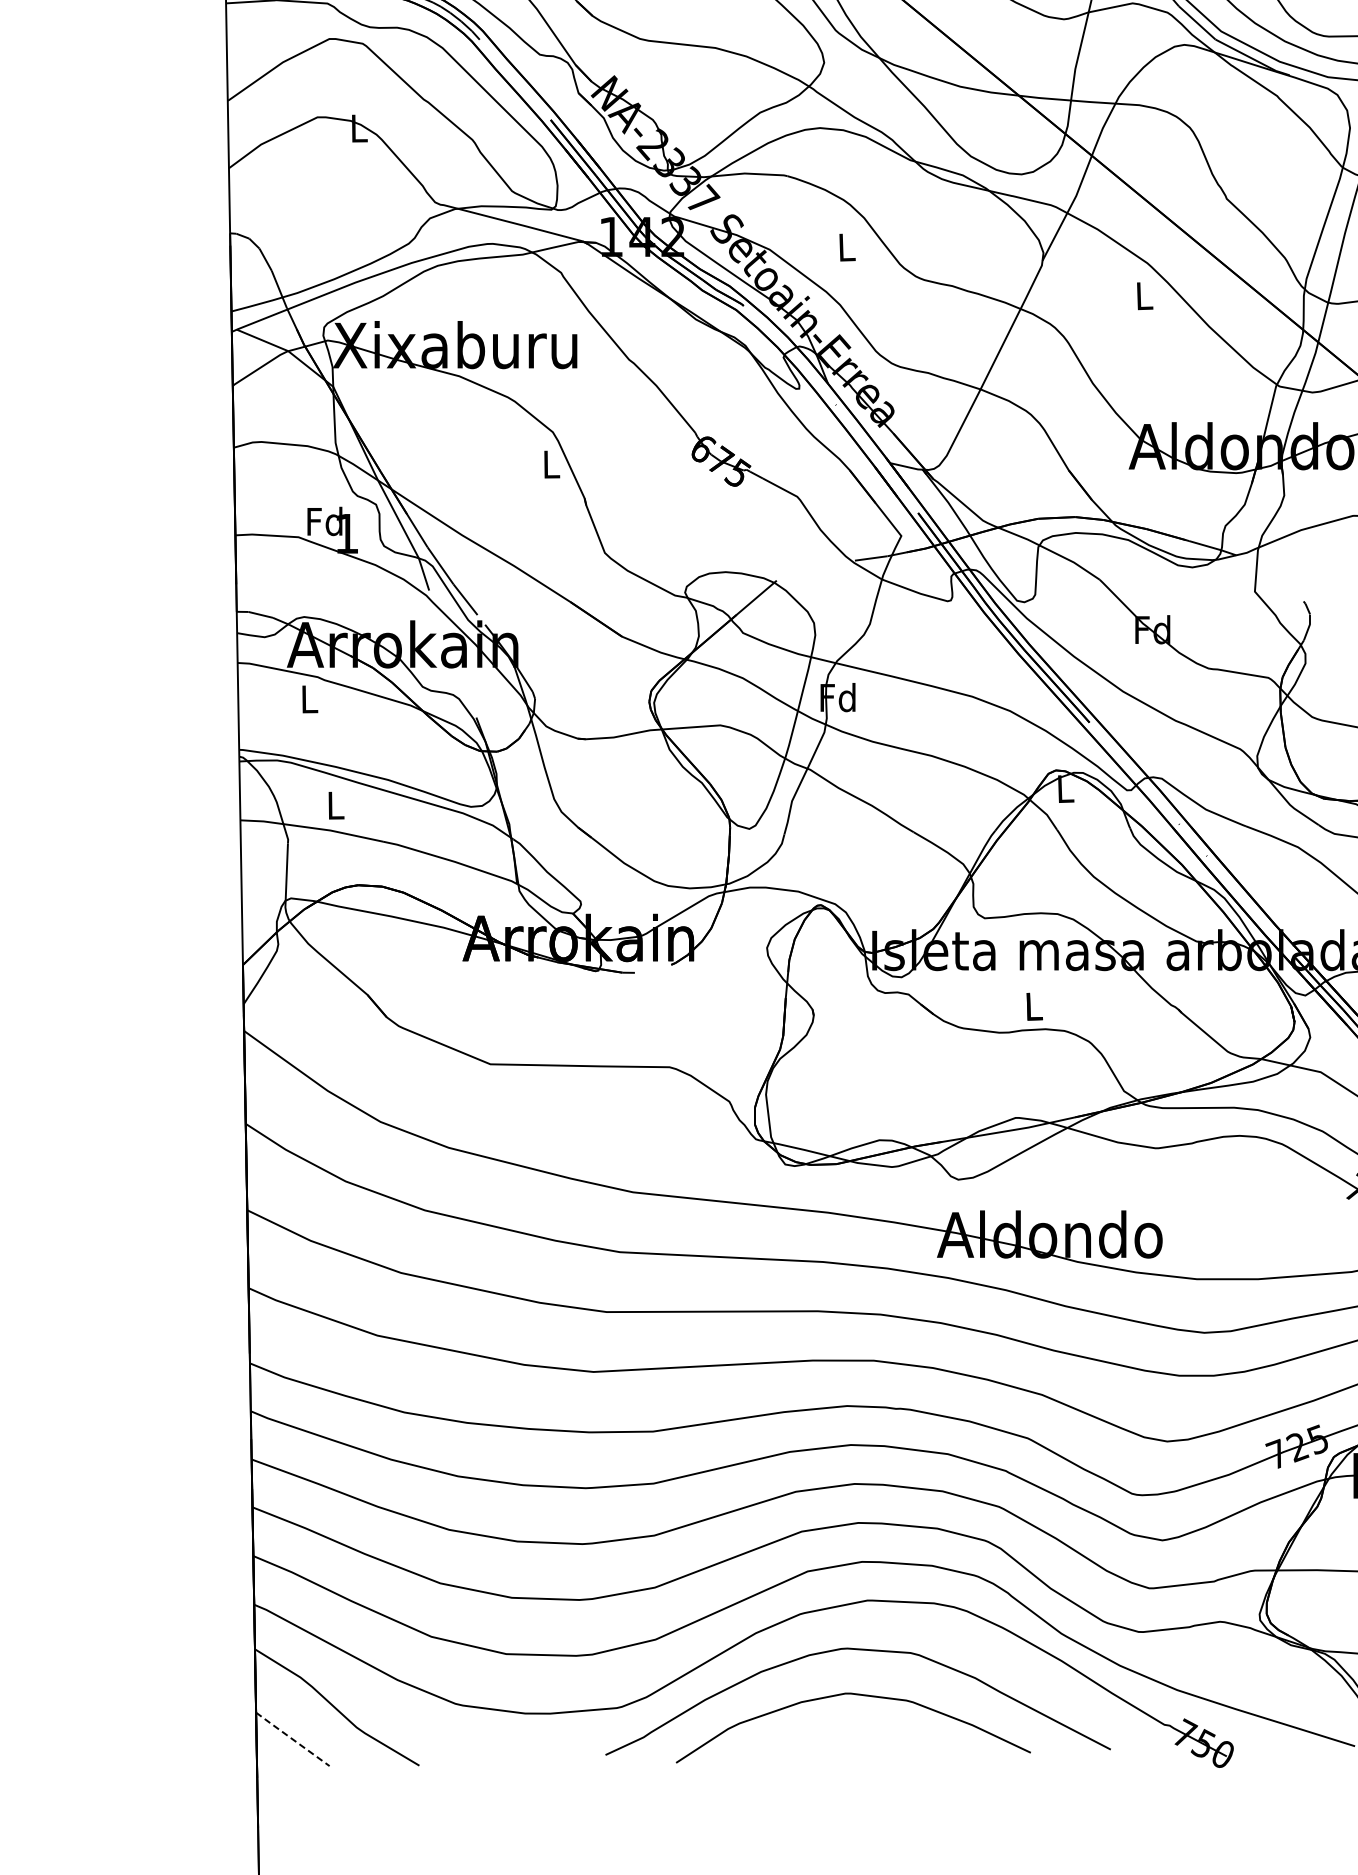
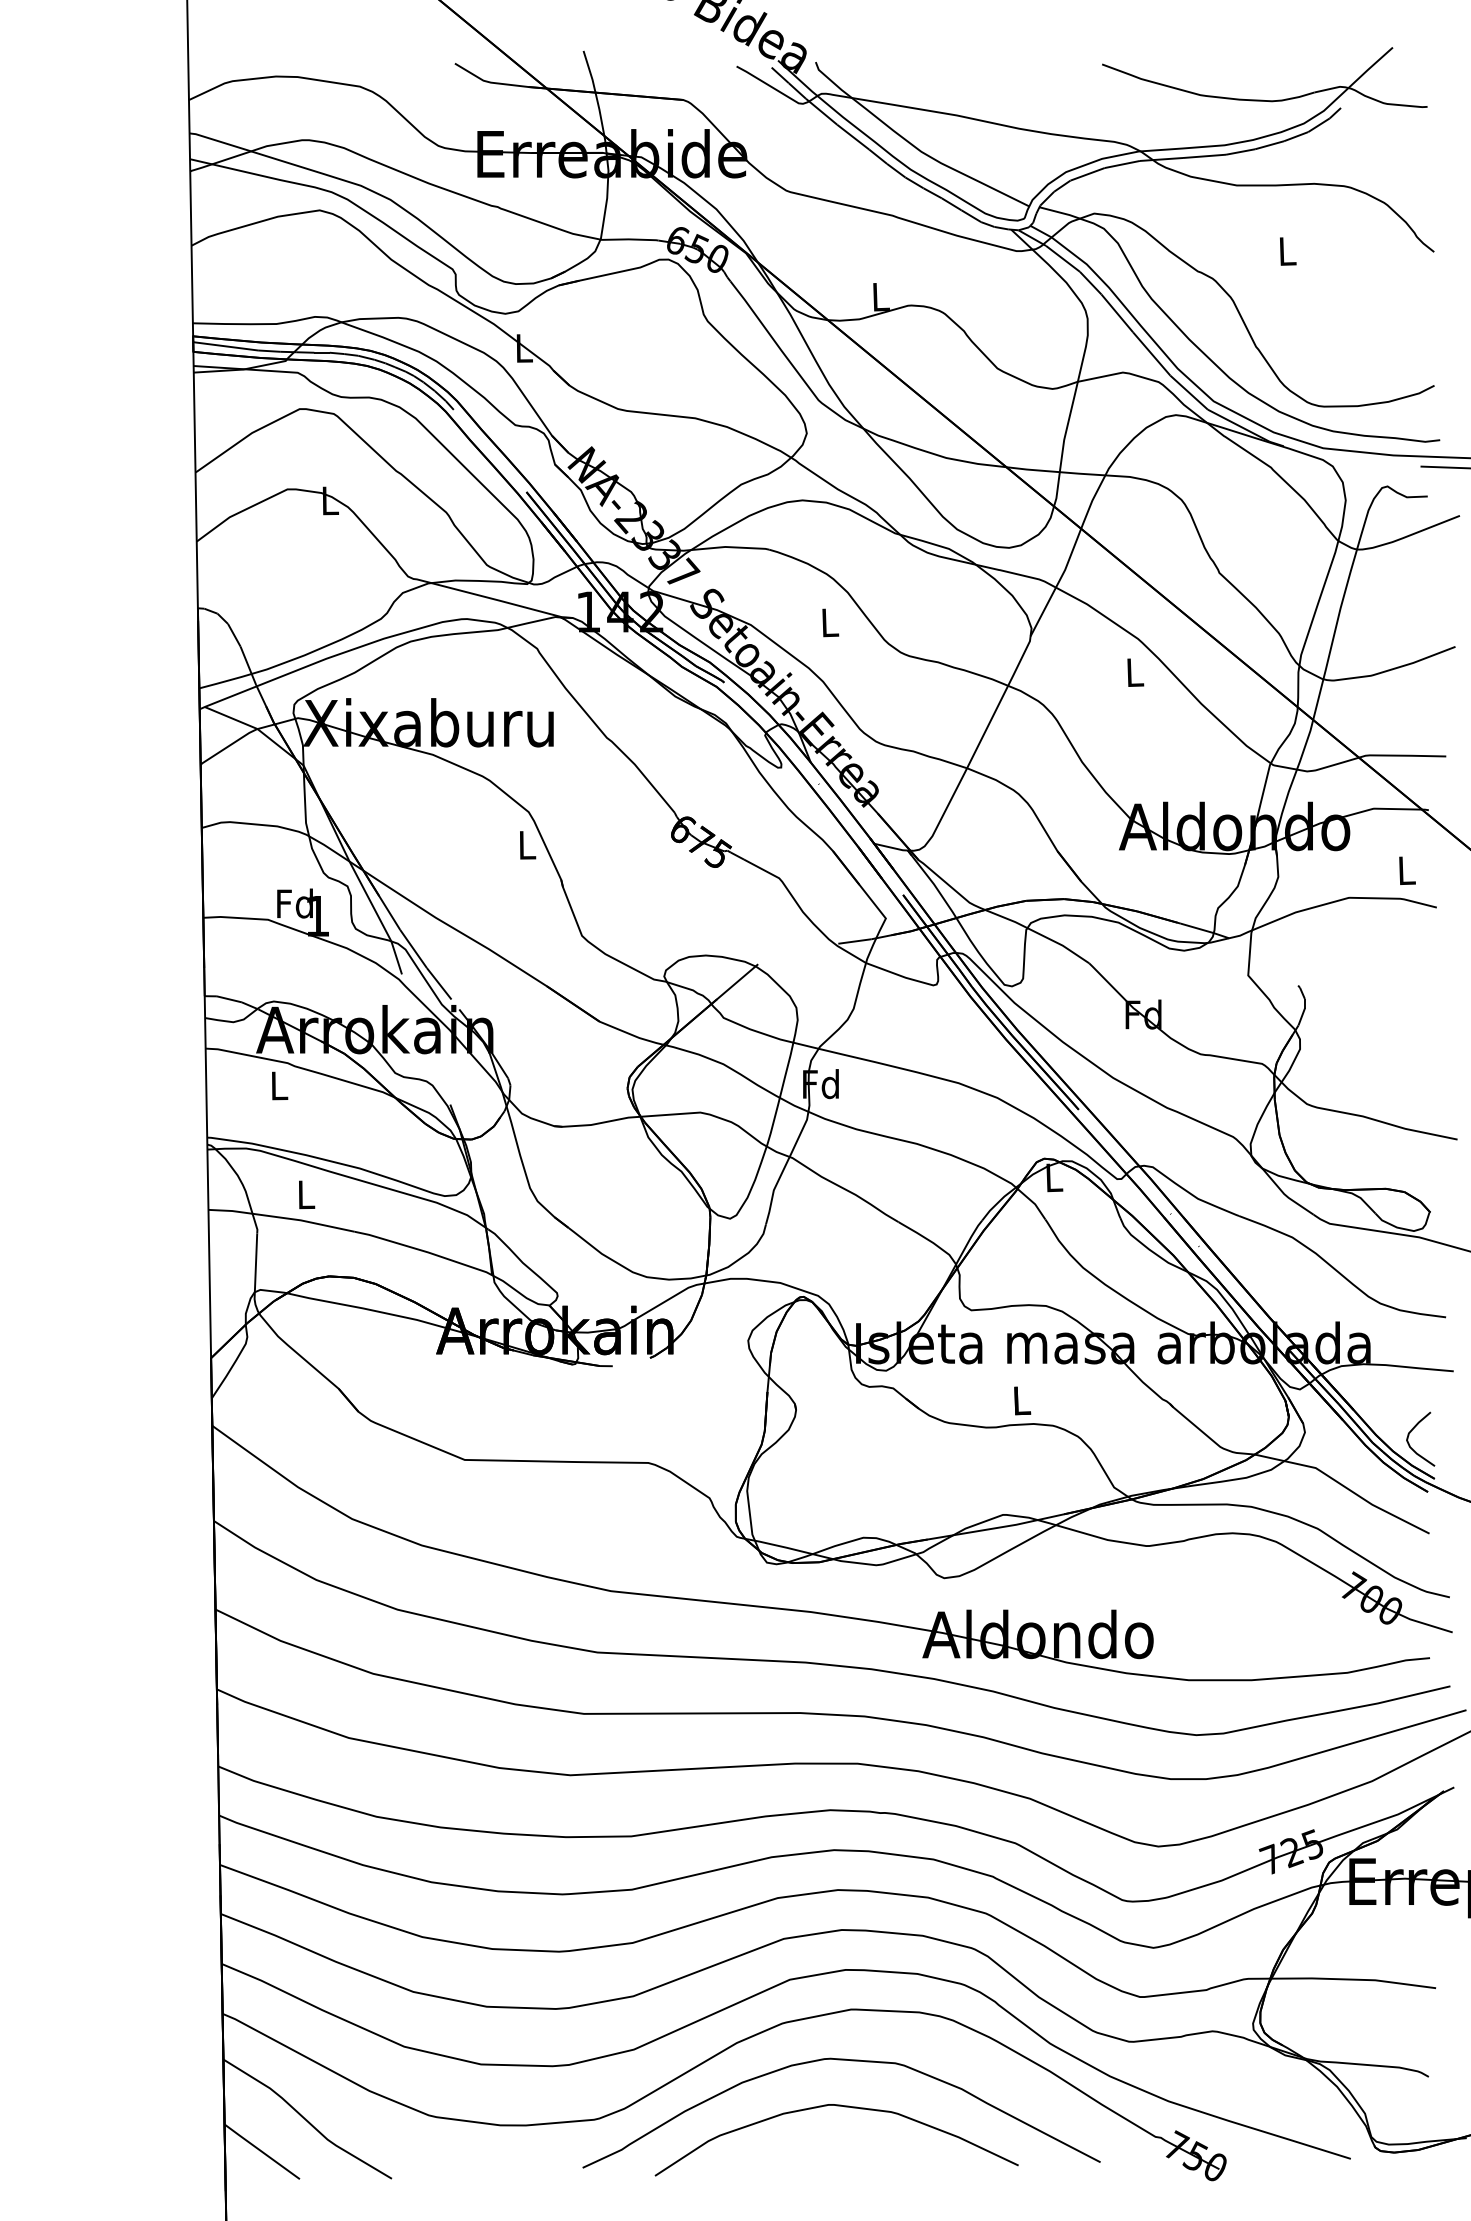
line: (293, 1739) -> (262, 2151), dashed -> solid

